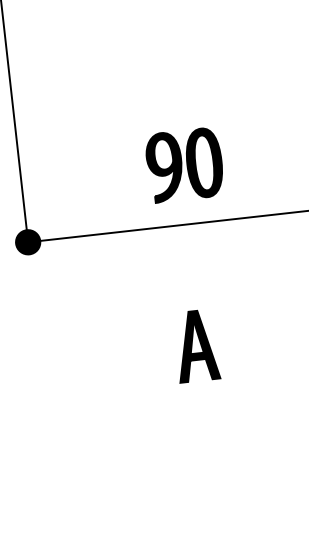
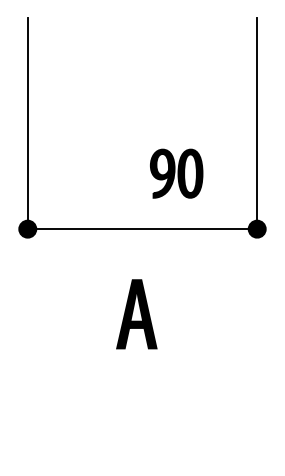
part: (184, 164) -> (176, 173), moved
part: (196, 346) -> (136, 314), size x1.4

